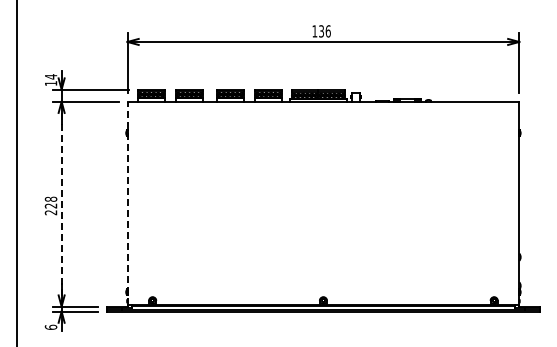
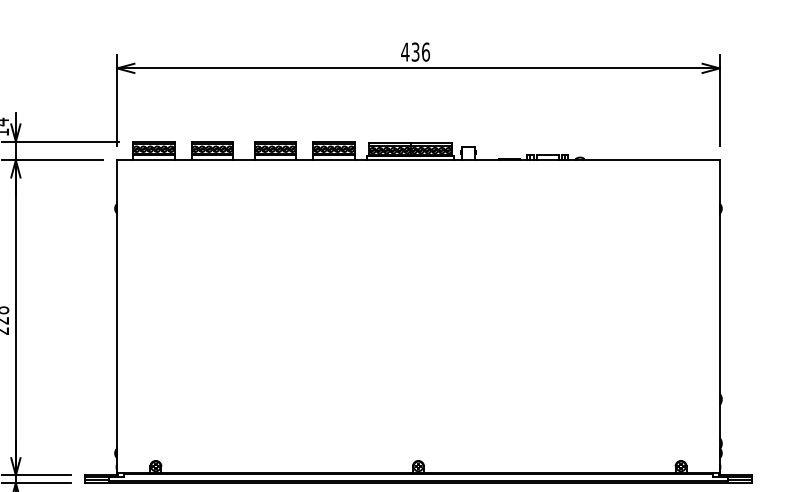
text: (314, 31) -> (404, 52), 136 -> 436
line: (127, 203) -> (117, 316), dashed -> solid
line: (61, 204) -> (15, 318), dashed -> solid

